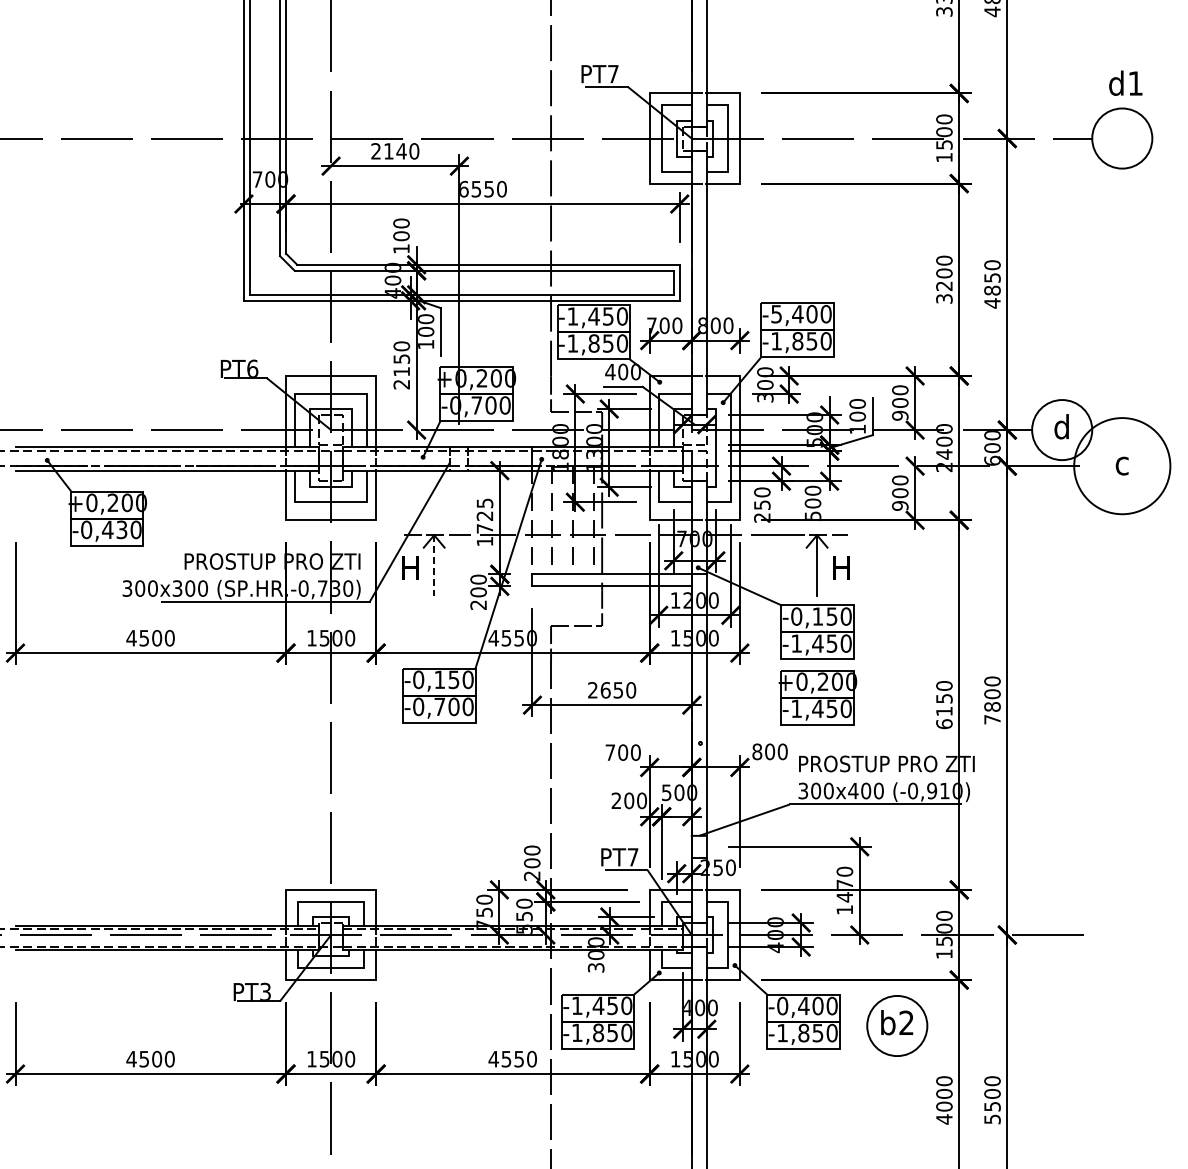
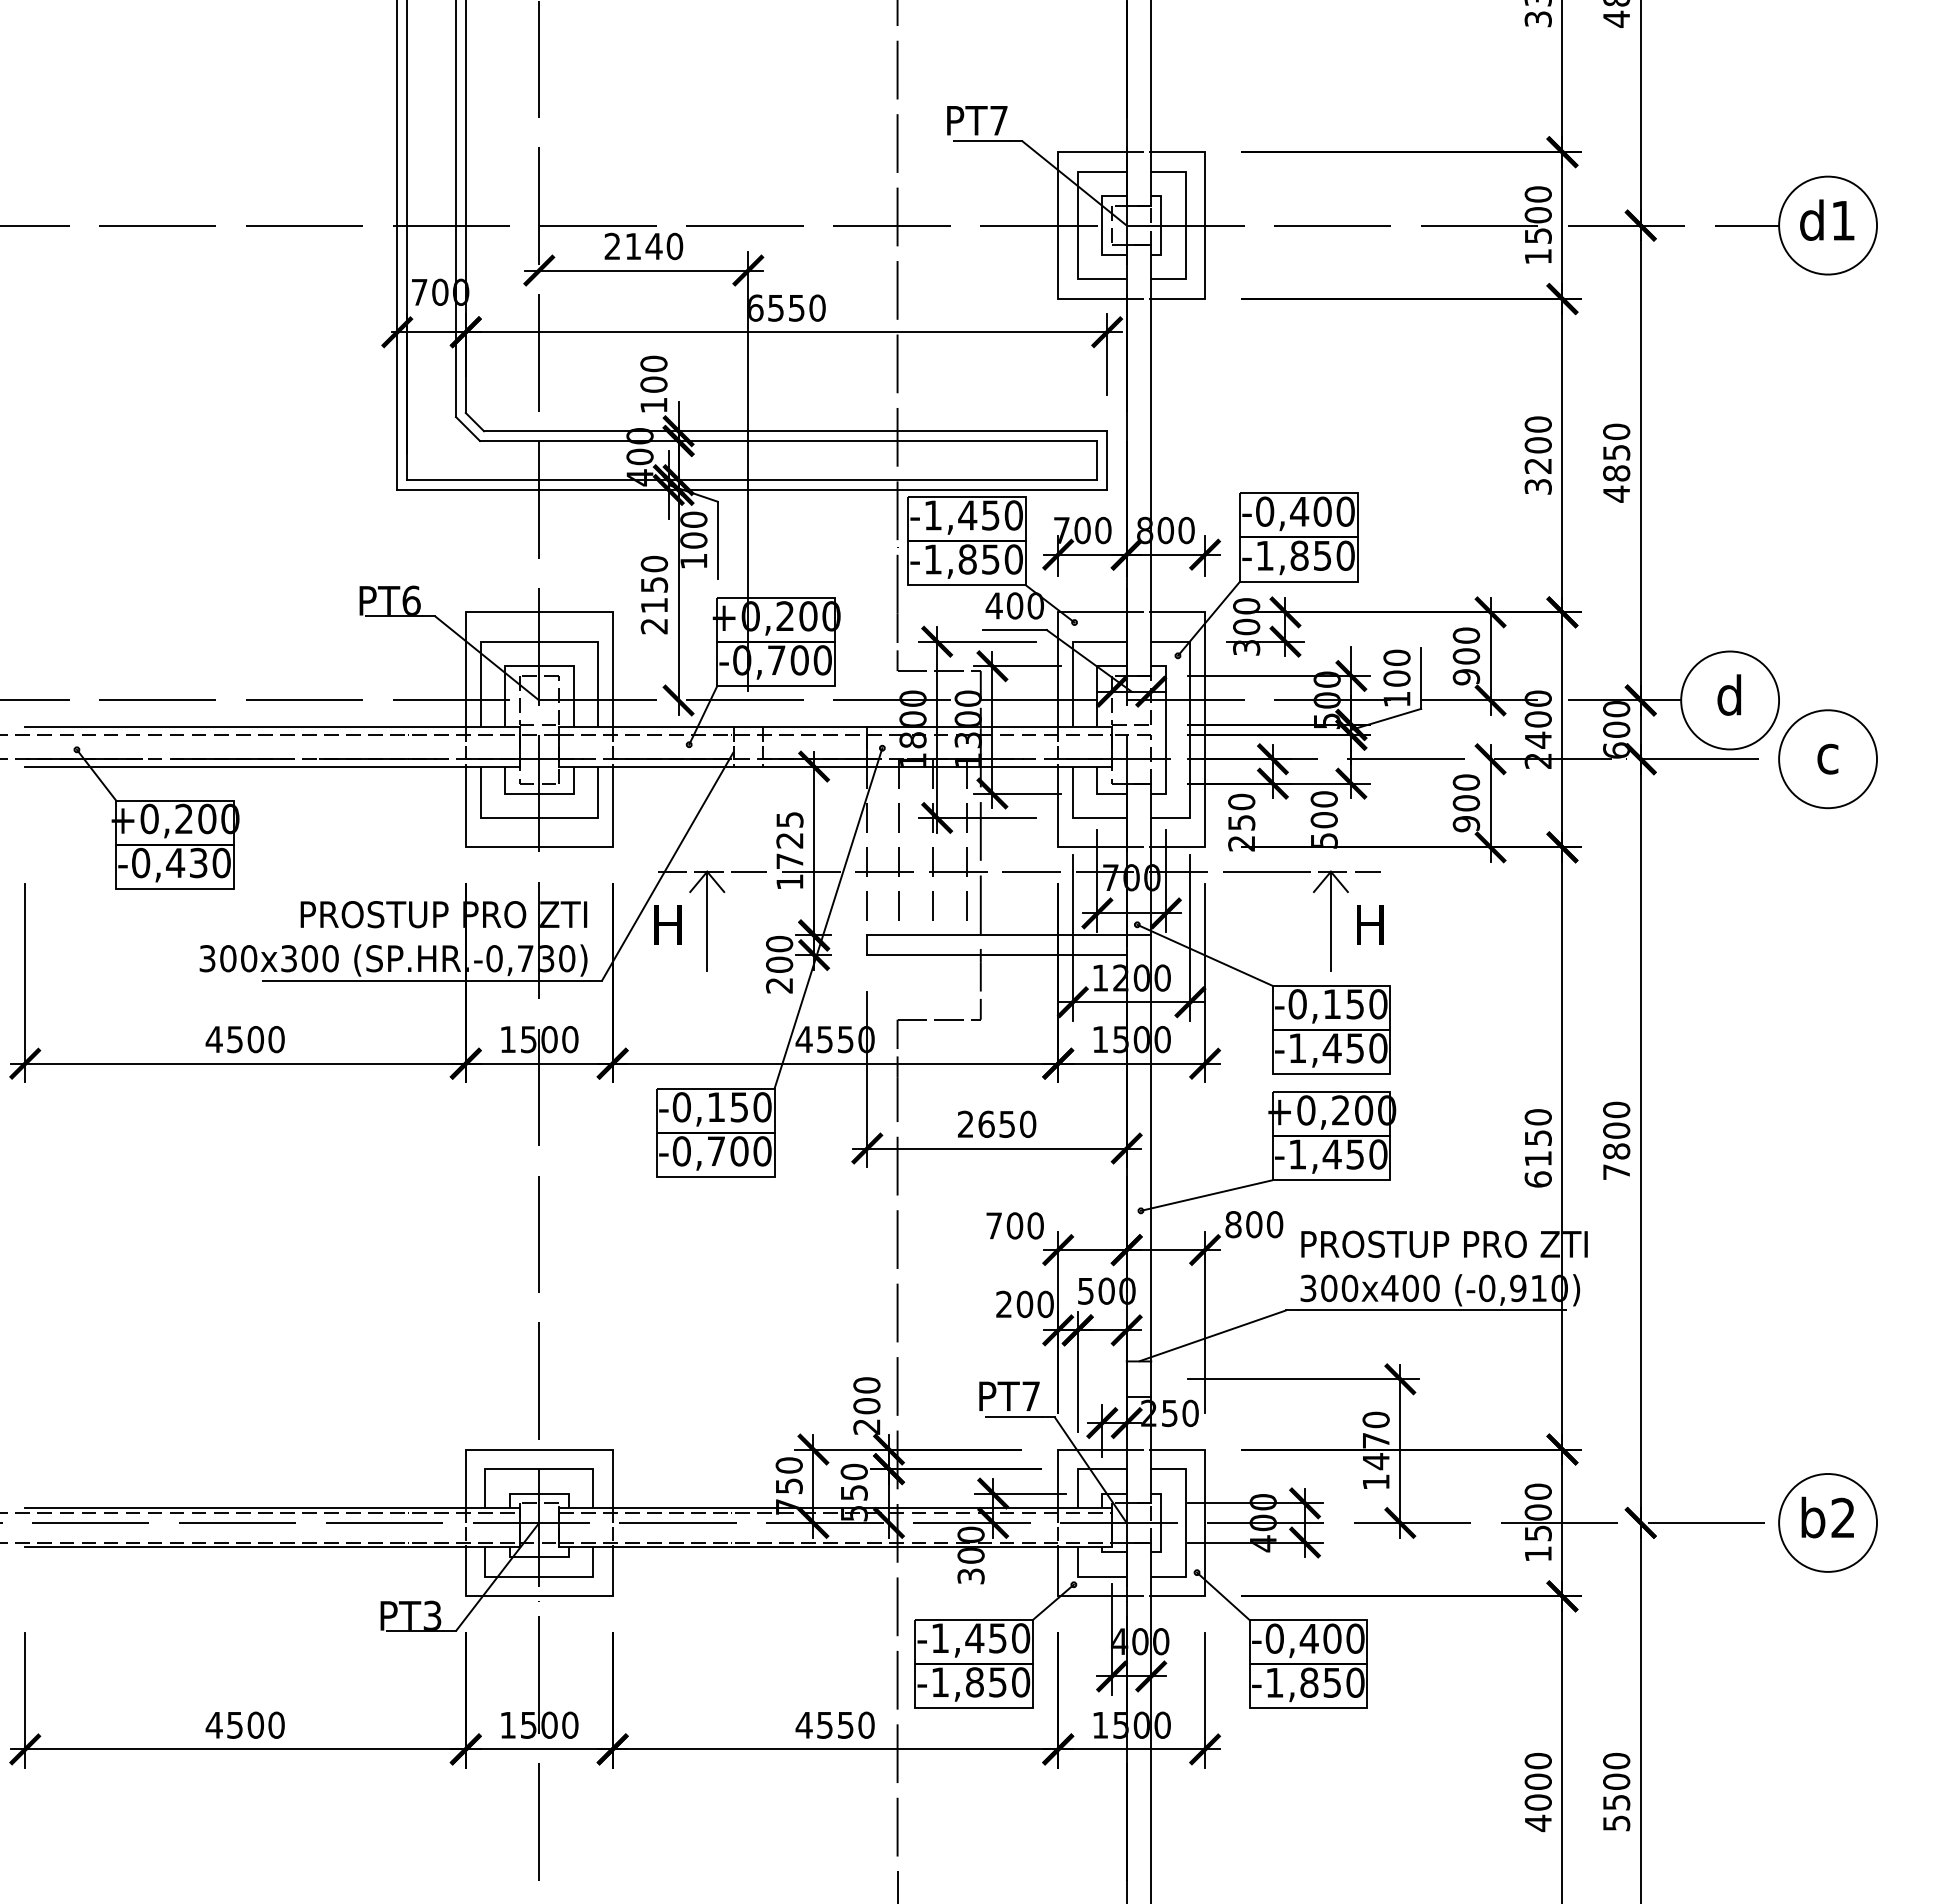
text: (1125, 82) -> (1826, 218), moved
text: (776, 314) -> (1264, 512), -5,400 -> -0,400
circle: (1122, 466) -> (1828, 759), size x0.62
line: (434, 566) -> (707, 922), dashed -> solid
line: (740, 733) -> (1206, 1194), added
part: (897, 1025) -> (1828, 1522), moved

